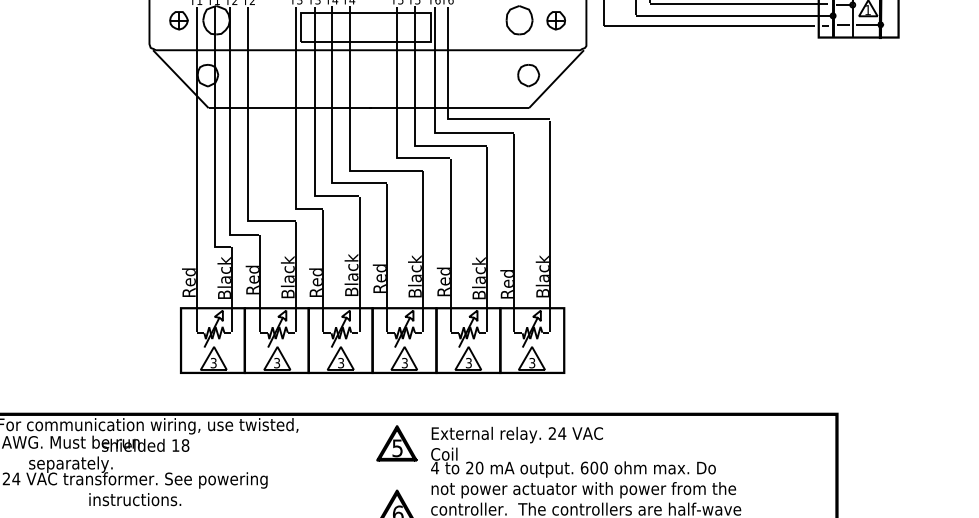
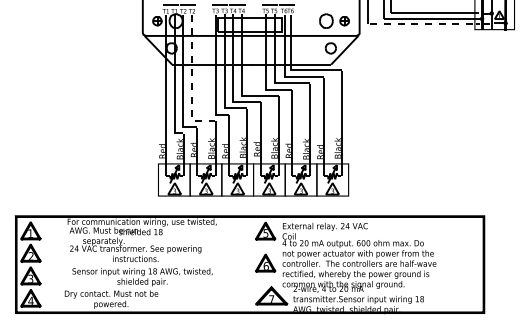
line: (709, 25) -> (420, 23), solid -> dashed
line: (247, 140) -> (191, 80), solid -> dashed

